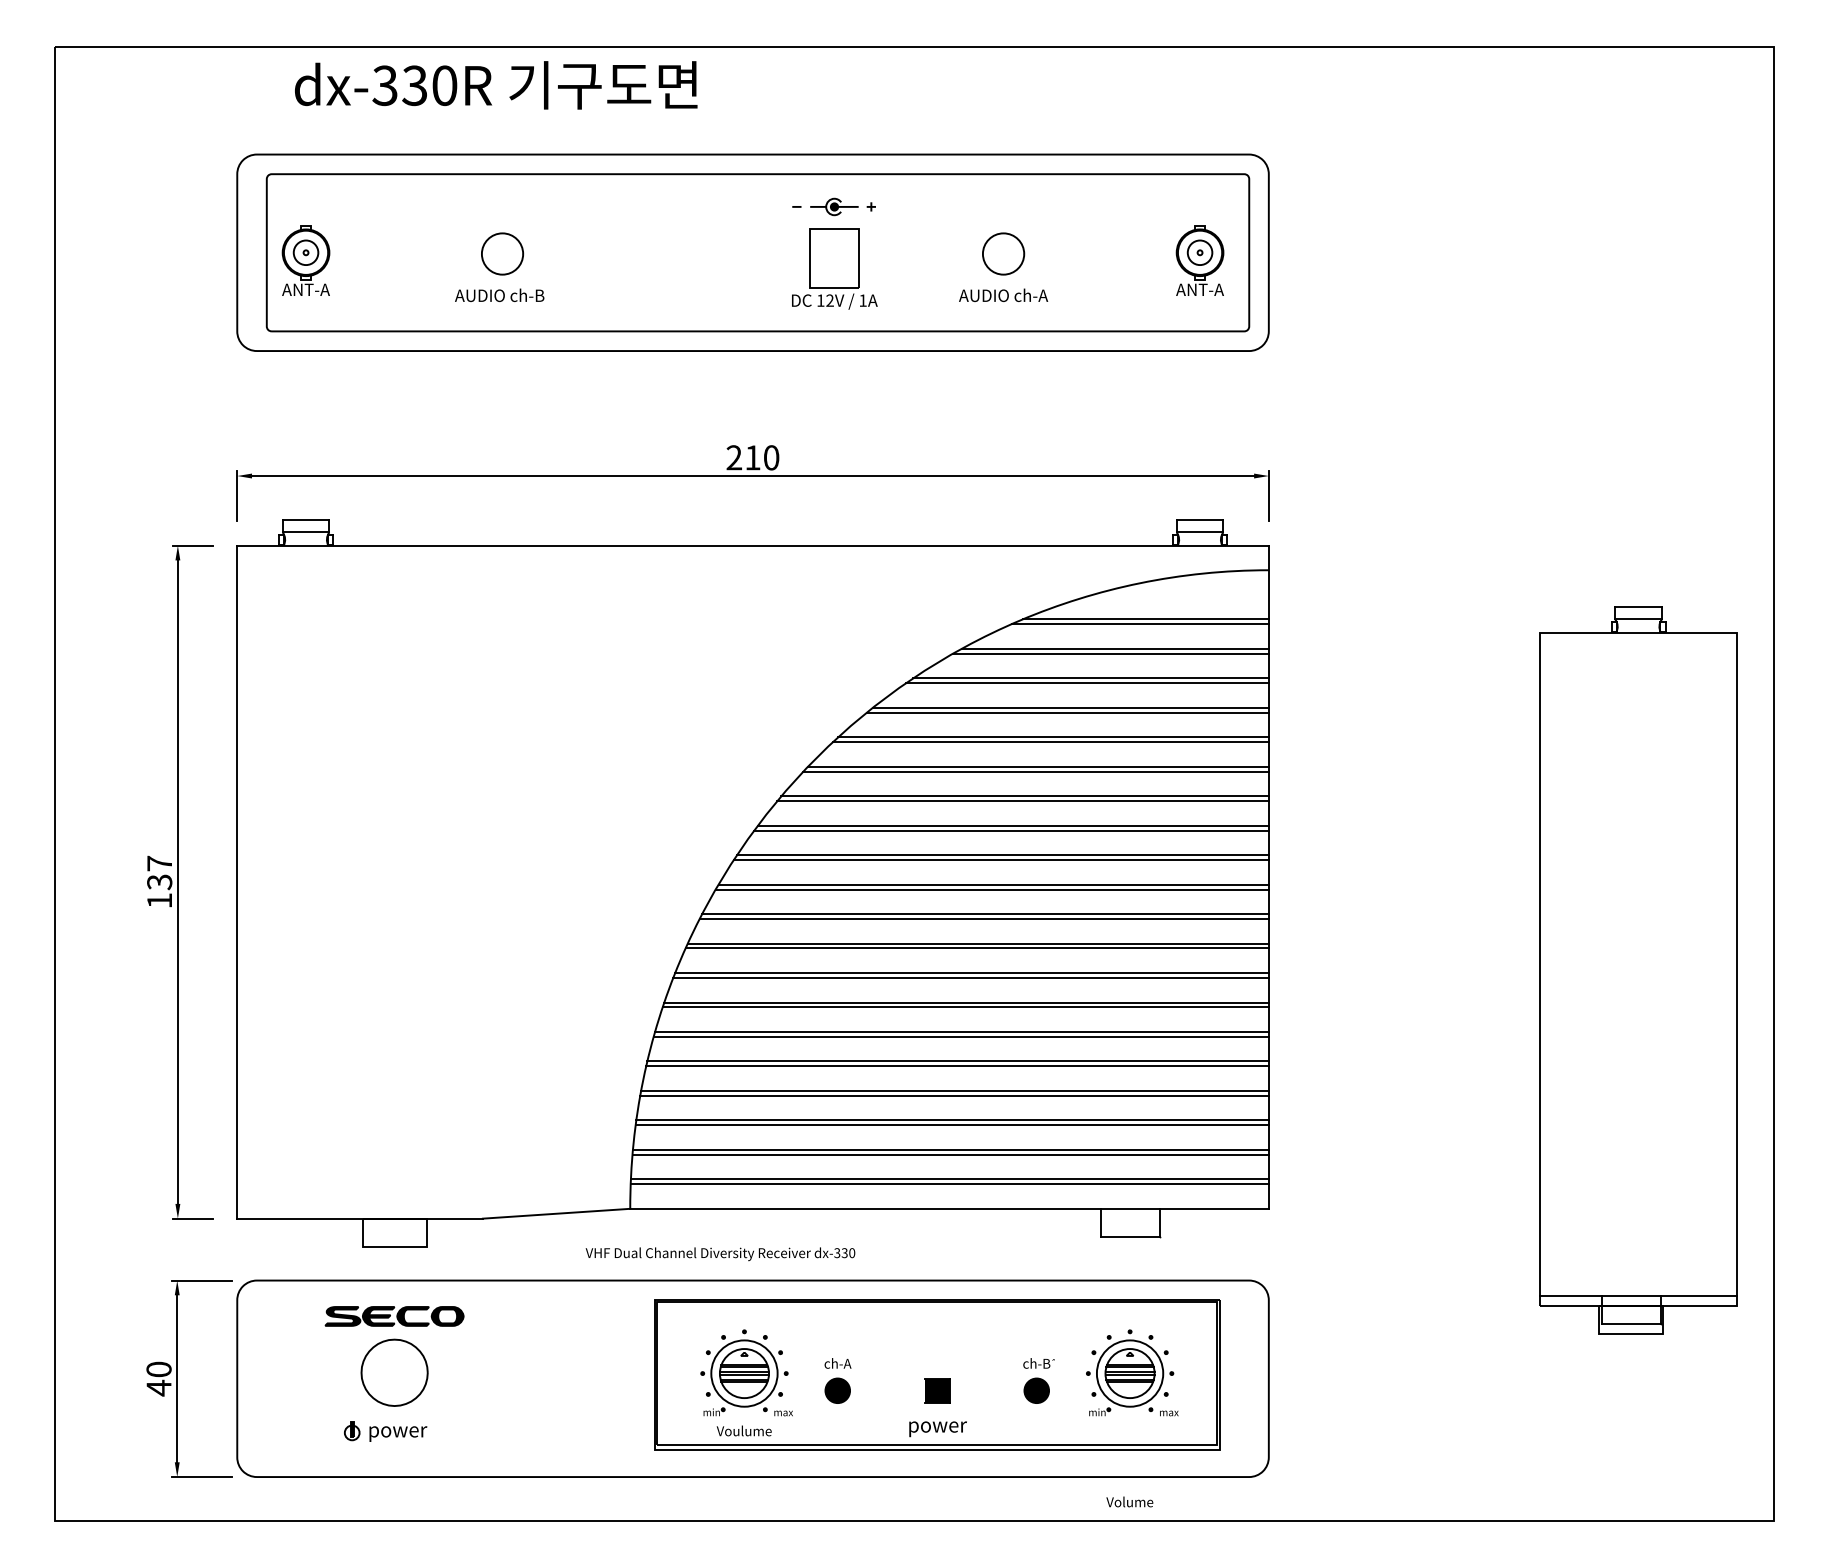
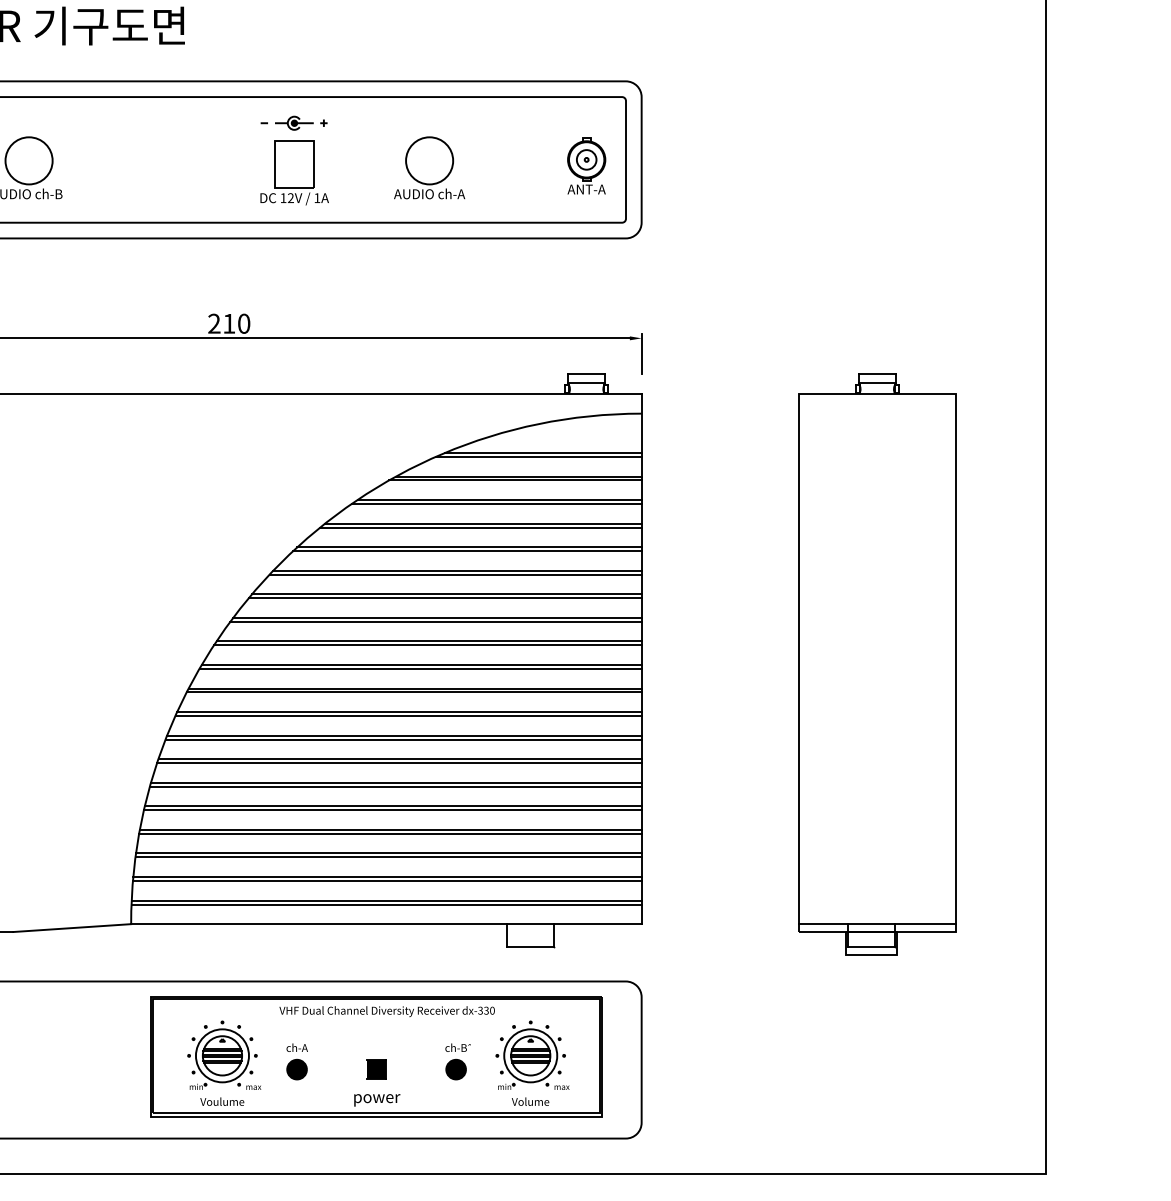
circle: (502, 253) -> (29, 160), size x1.43
circle: (1003, 253) -> (429, 160), size x1.43
part: (1638, 970) -> (877, 664), moved
text: (720, 1254) -> (387, 1011), moved
text: (1129, 1501) -> (530, 1101), moved

